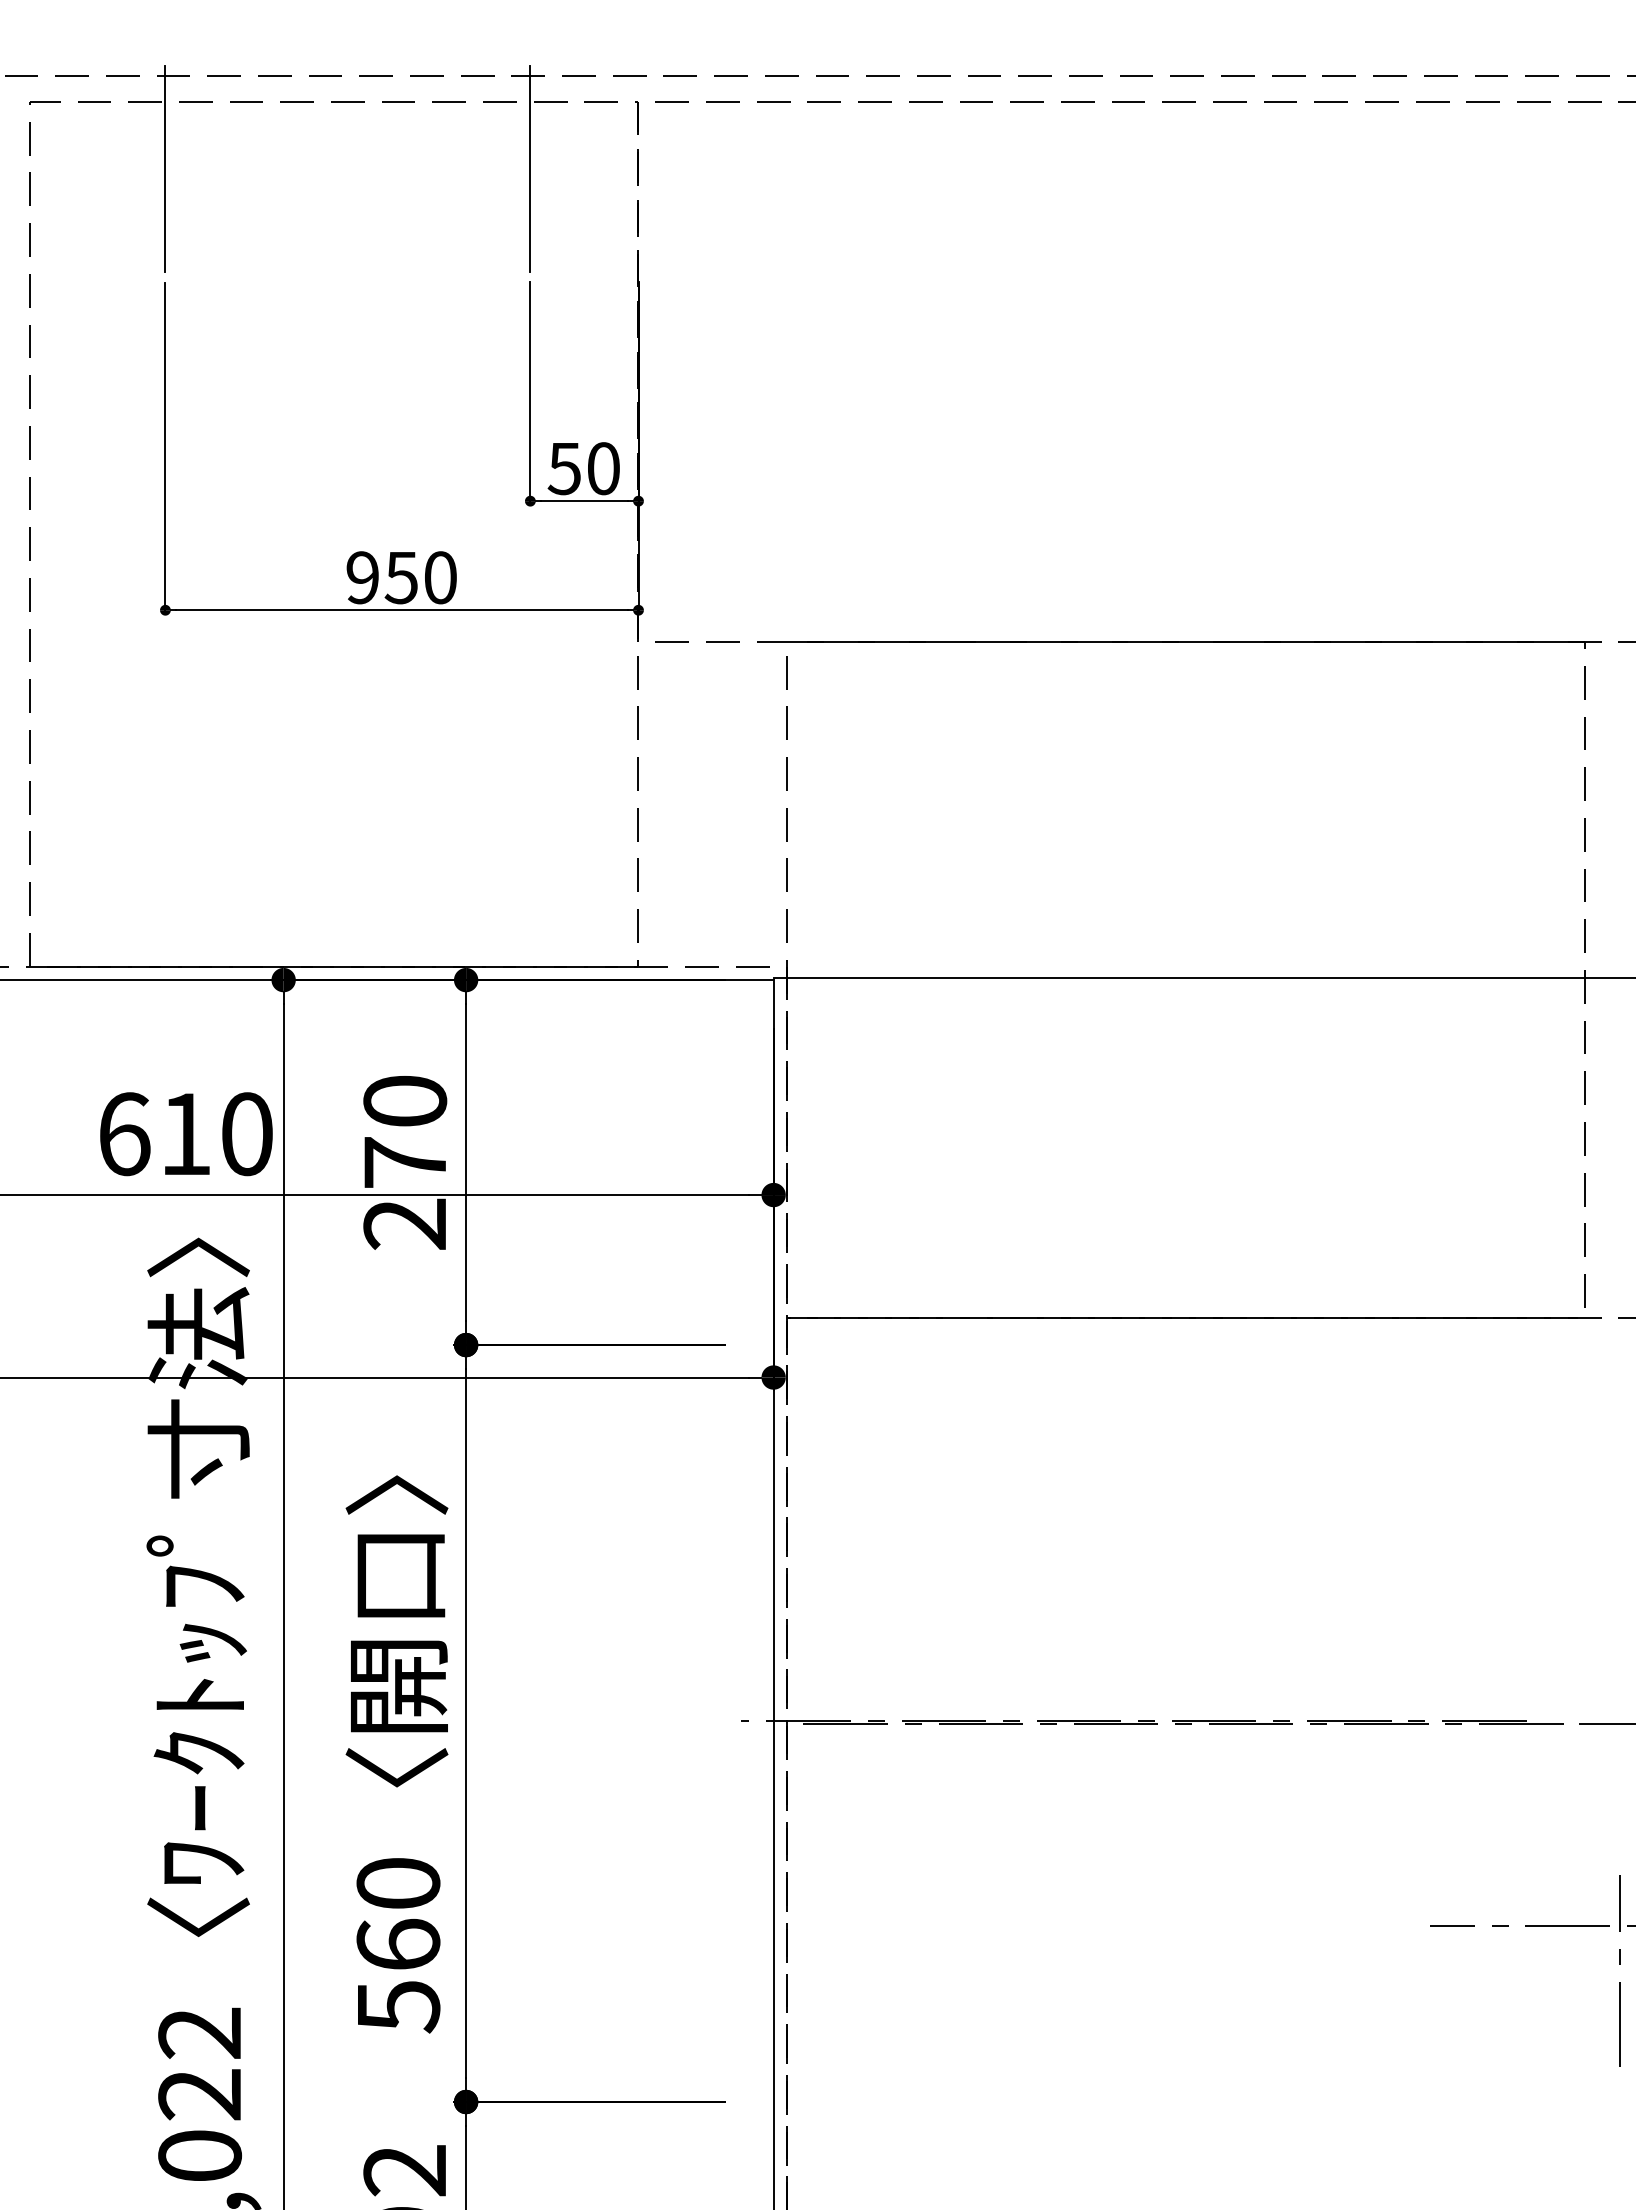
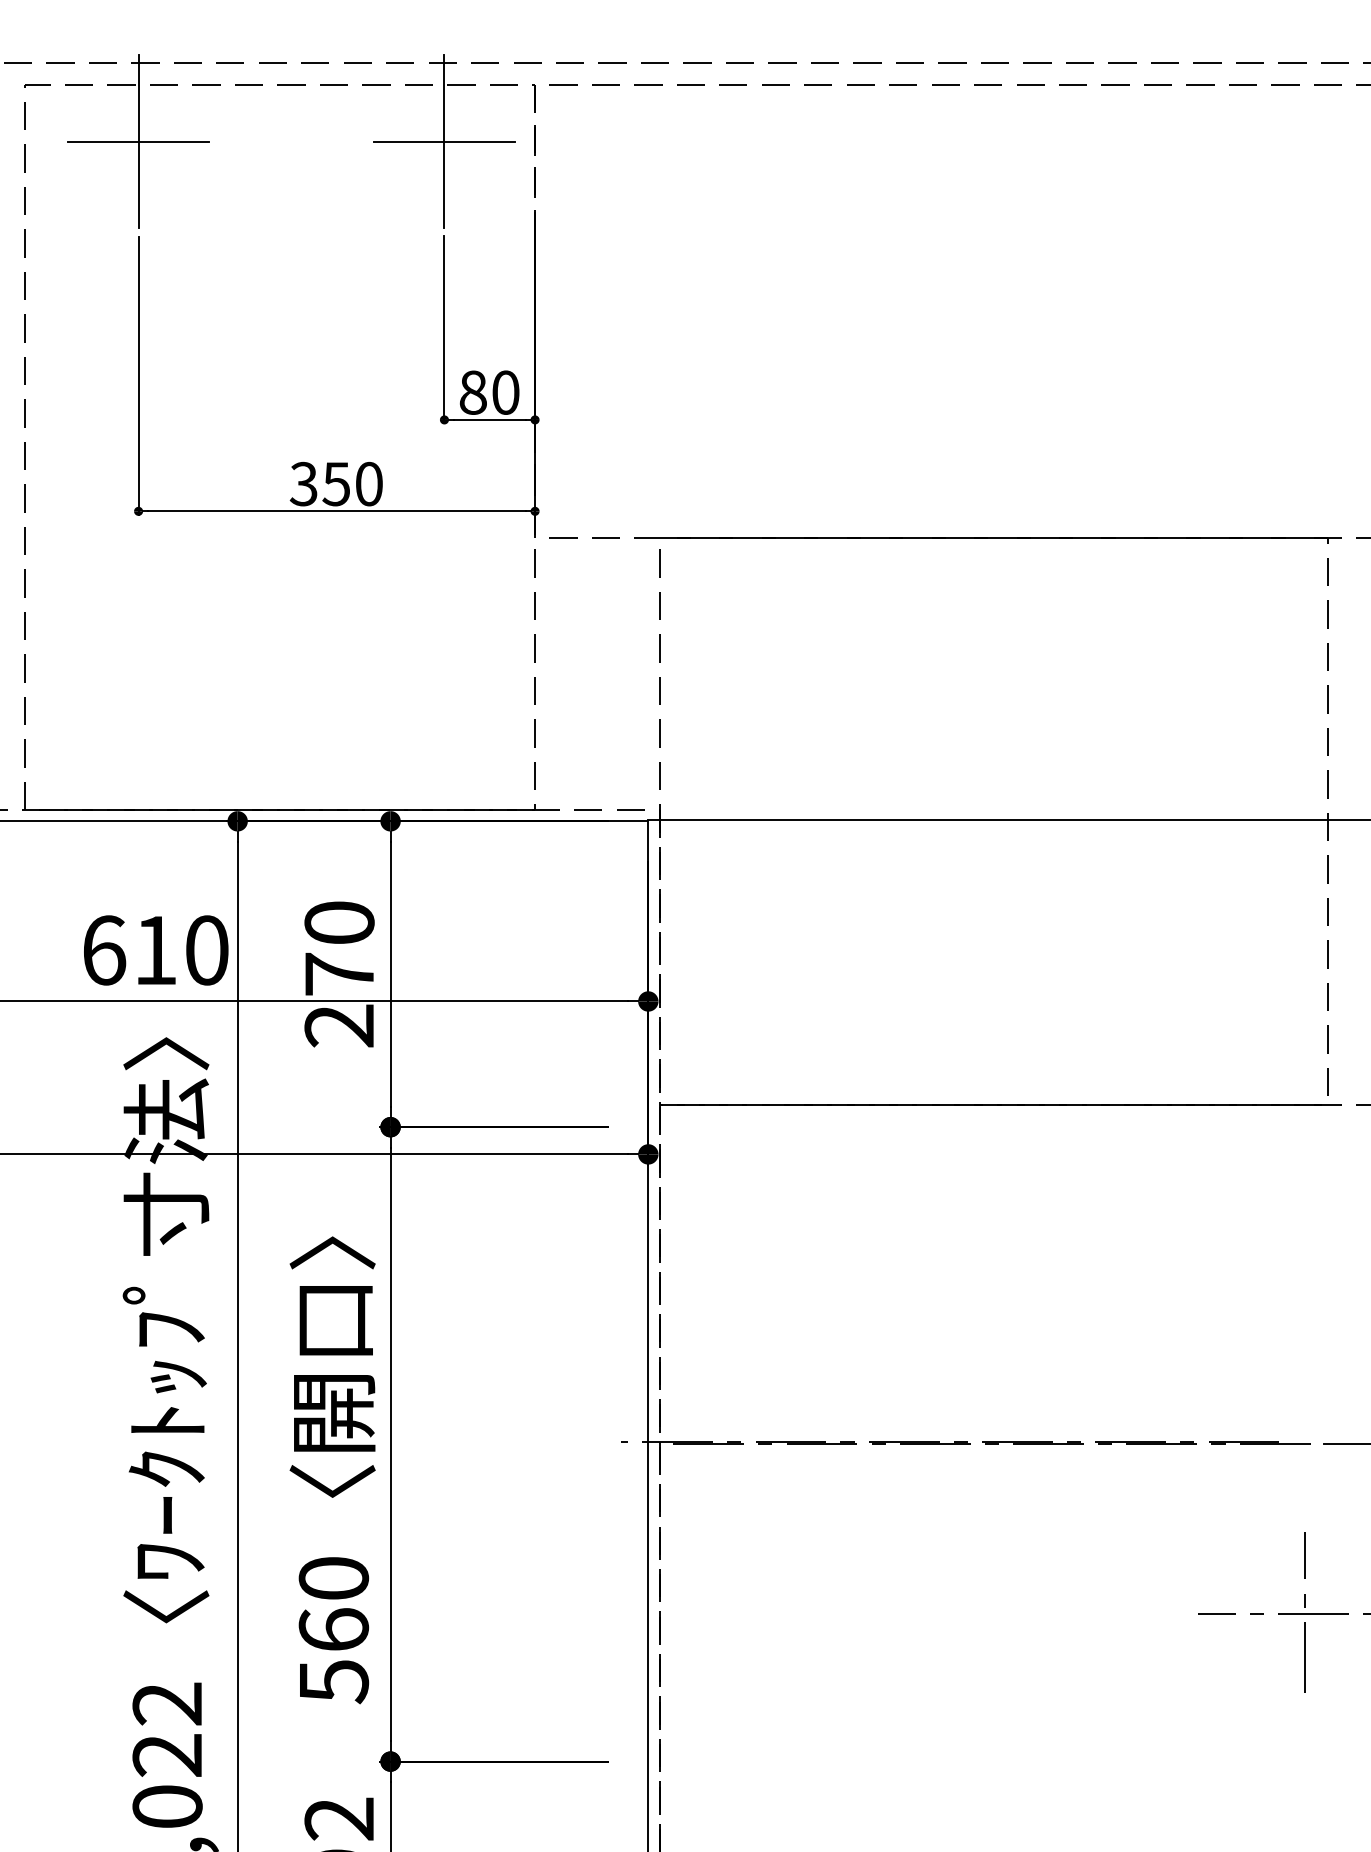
line: (165, 169) -> (138, 141), added
line: (529, 169) -> (443, 141), added
text: (564, 468) -> (473, 392), 50 -> 80
text: (361, 577) -> (302, 483), 950 -> 350
line: (1619, 1964) -> (1305, 1606), moved

